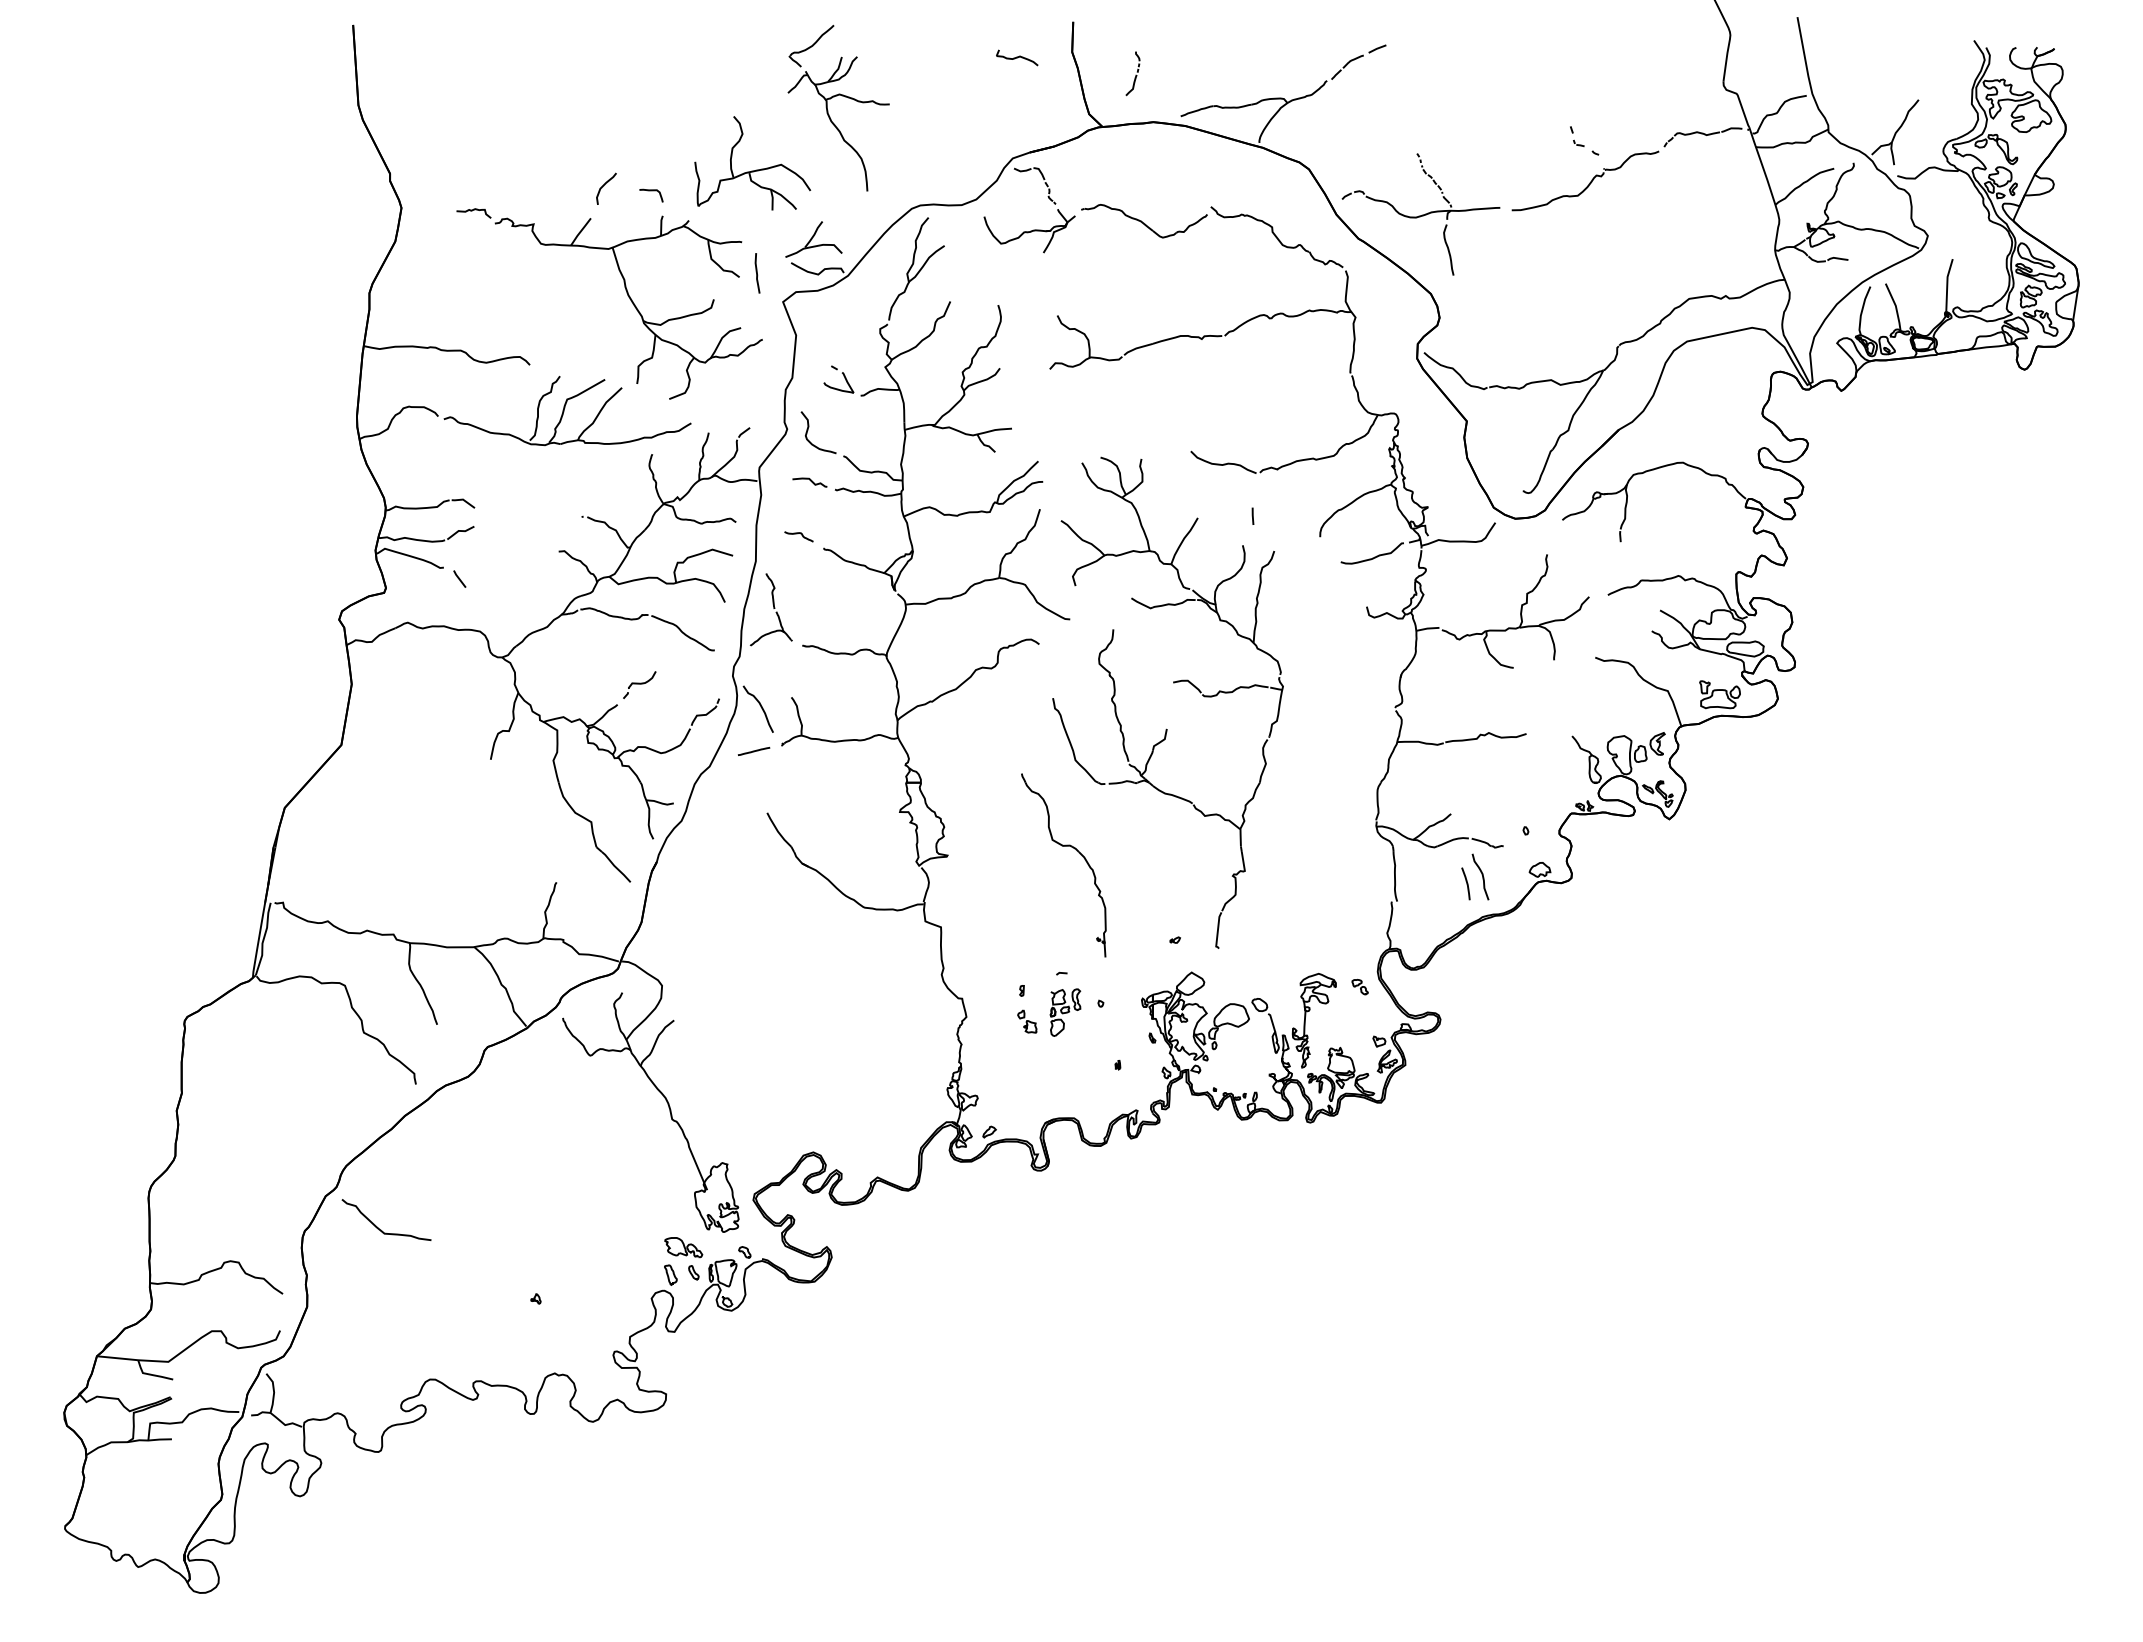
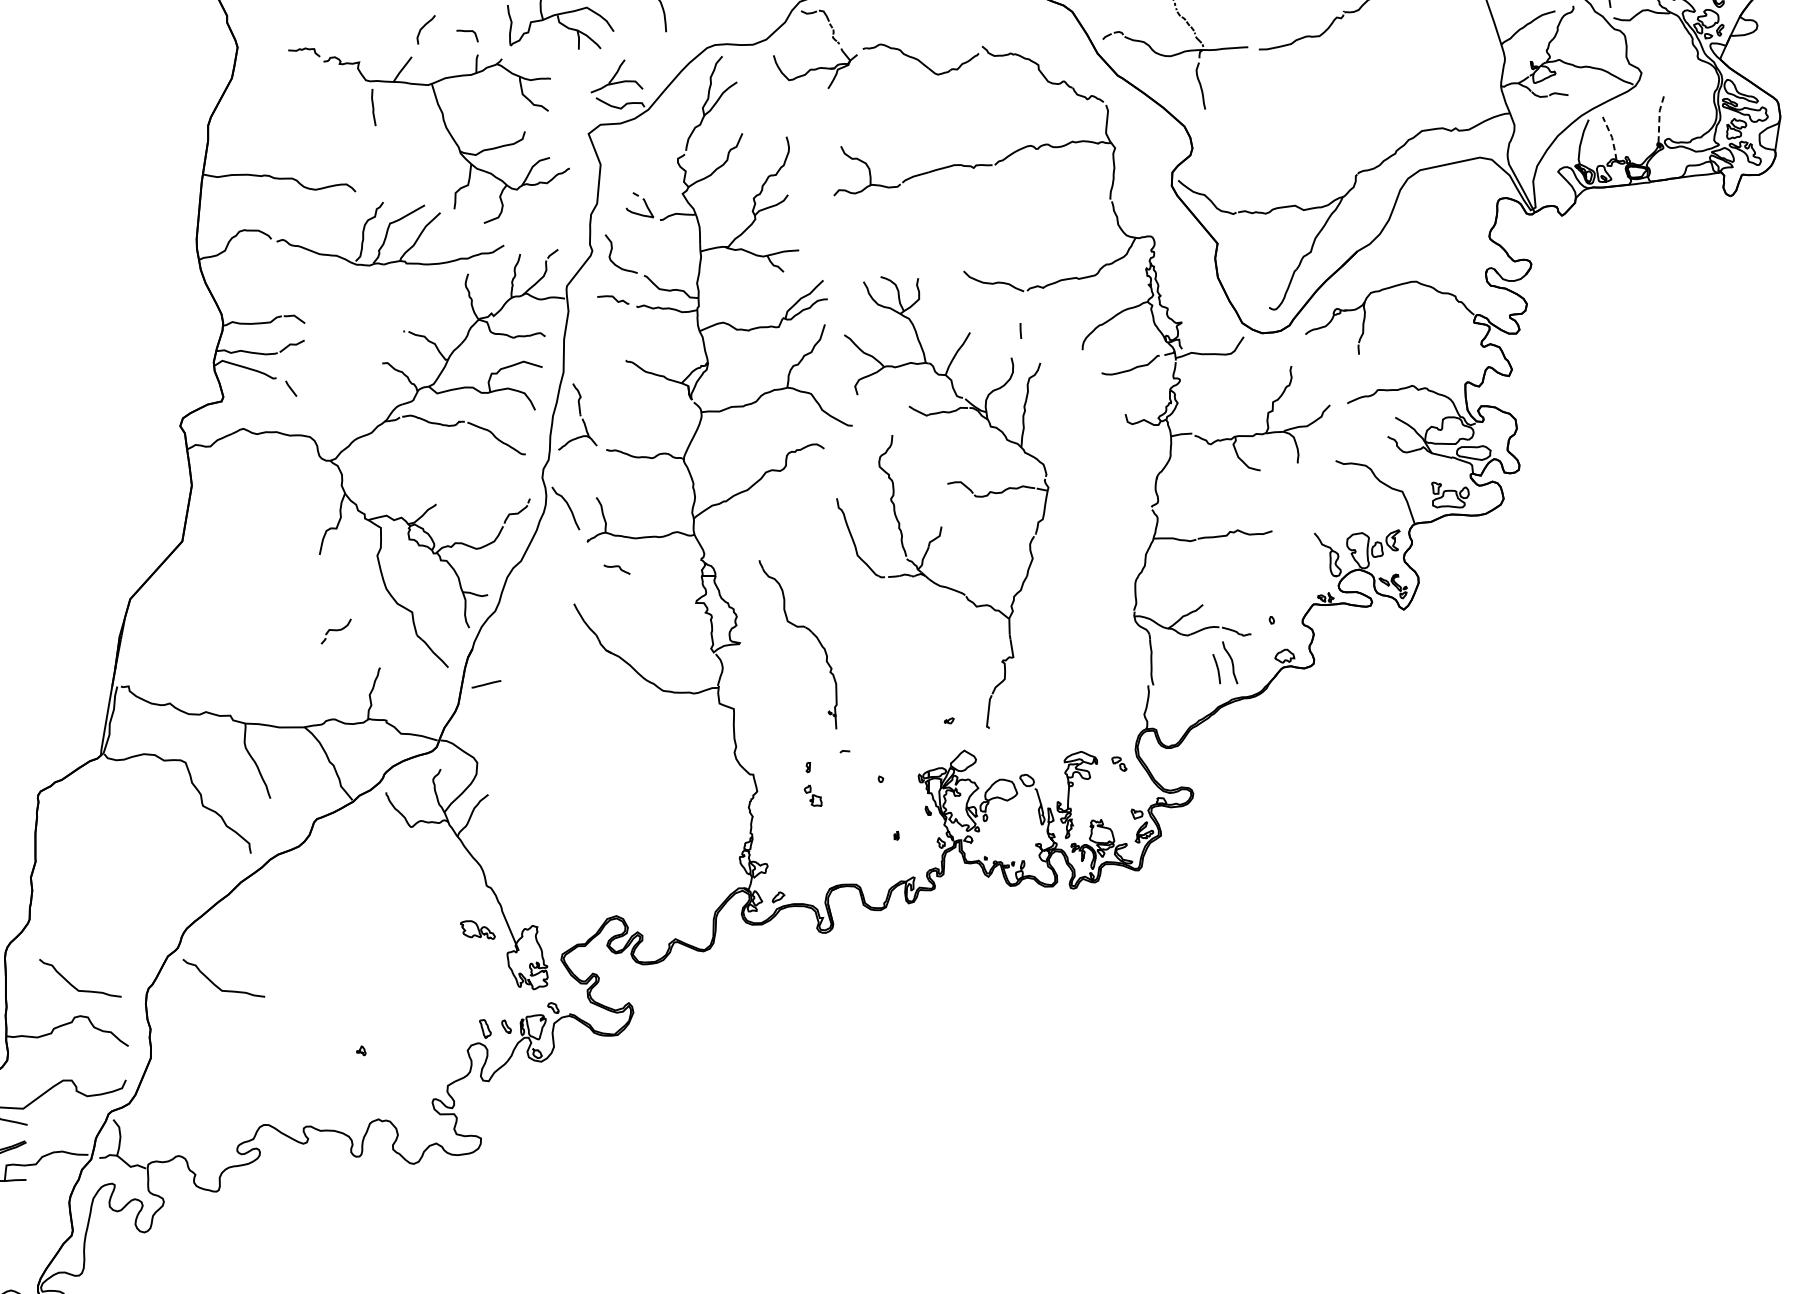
curve: (757, 273) -> (373, 107), moved
line: (1947, 283) -> (1659, 116), solid -> dashed
line: (1895, 305) -> (1611, 137), solid -> dashed
curve: (797, 534) -> (615, 567), moved
part: (639, 684) -> (336, 631), moved
line: (753, 750) -> (485, 683), moved
part: (1063, 846) -> (797, 627), moved
part: (1065, 1012) -> (848, 787), removed
curve: (225, 1229) -> (75, 986), added
part: (683, 1247) -> (477, 929), moved

